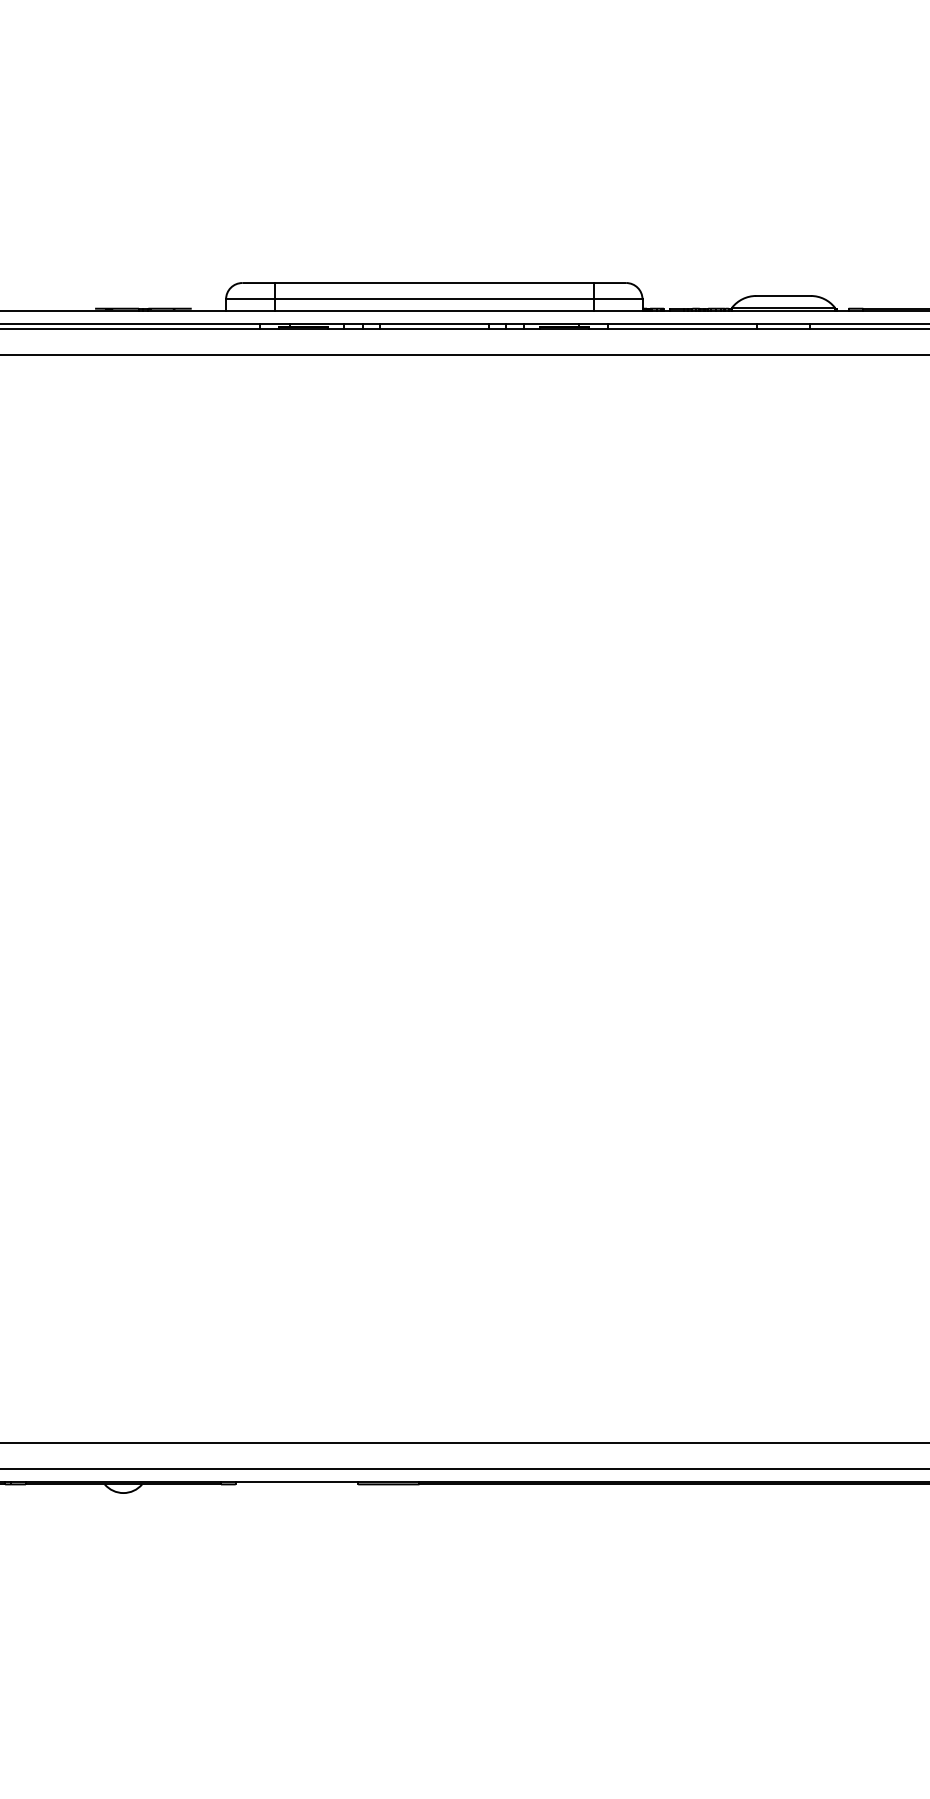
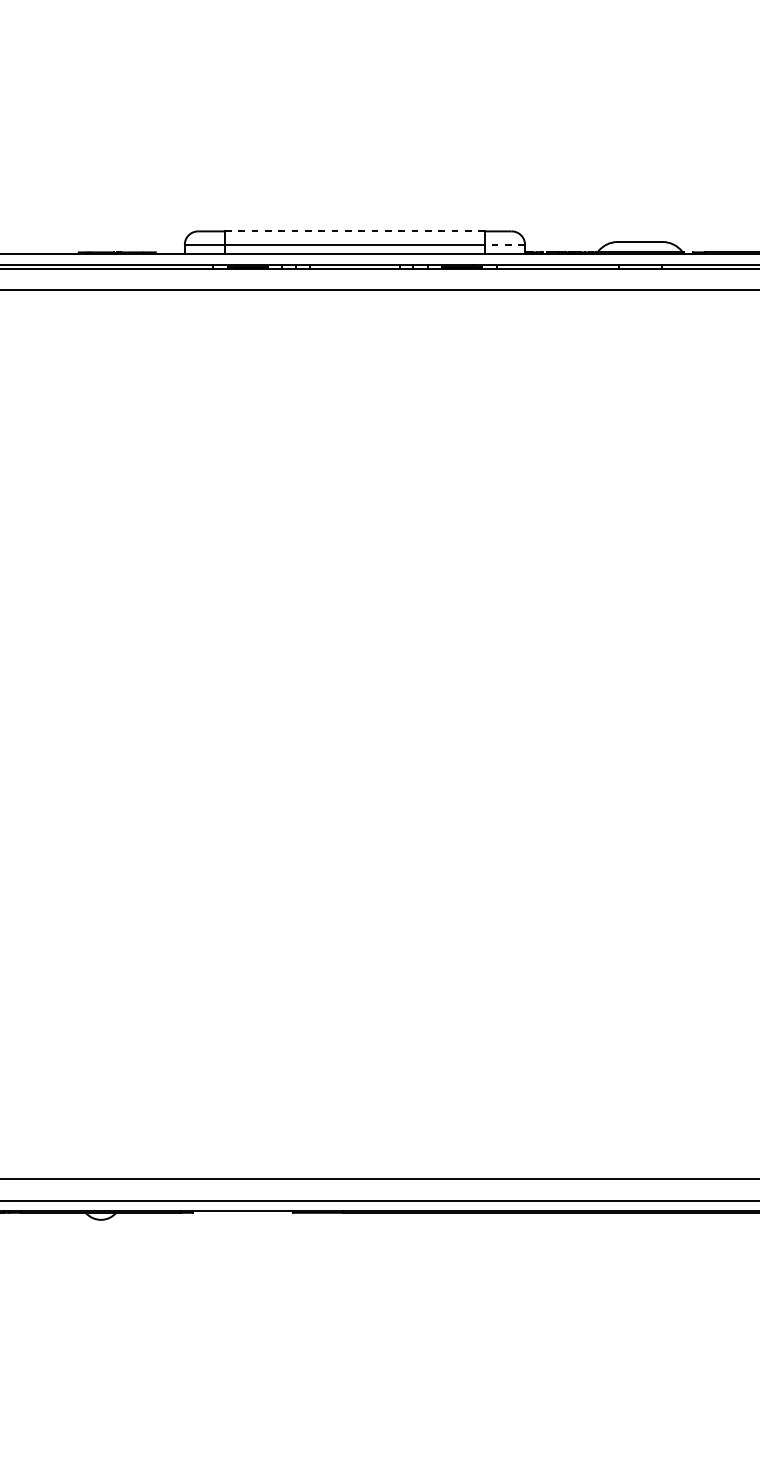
line: (433, 283) -> (354, 231), solid -> dashed
line: (617, 299) -> (504, 244), solid -> dashed

